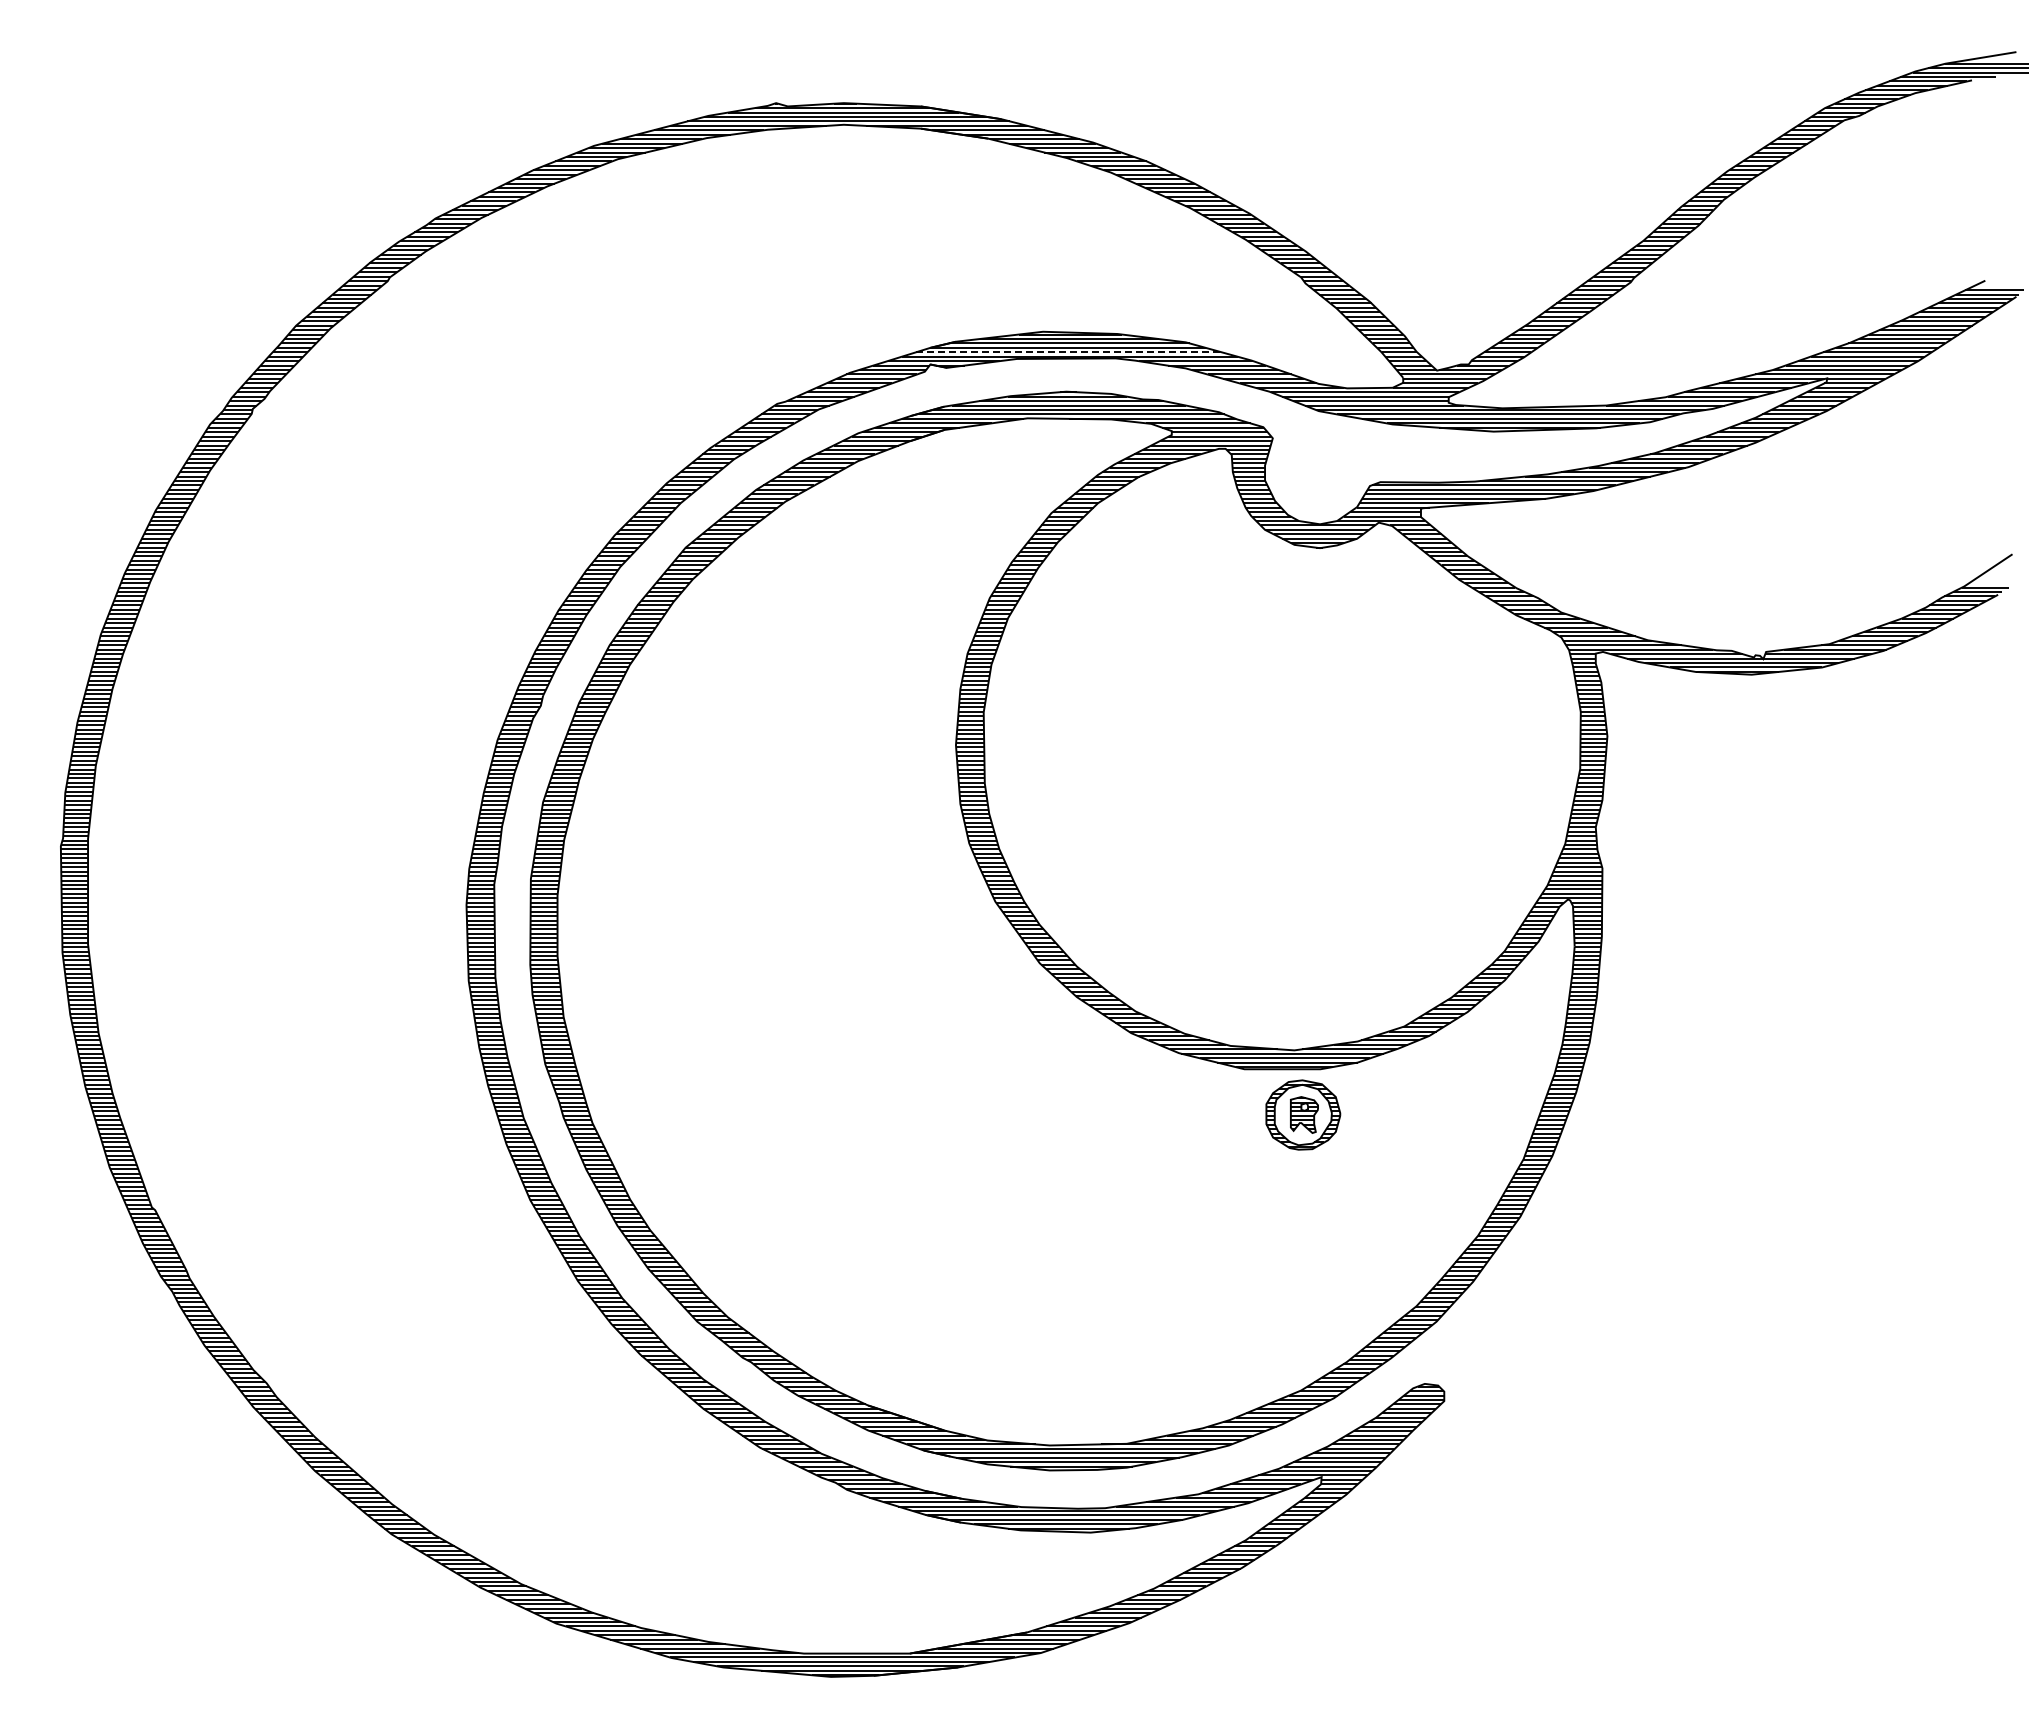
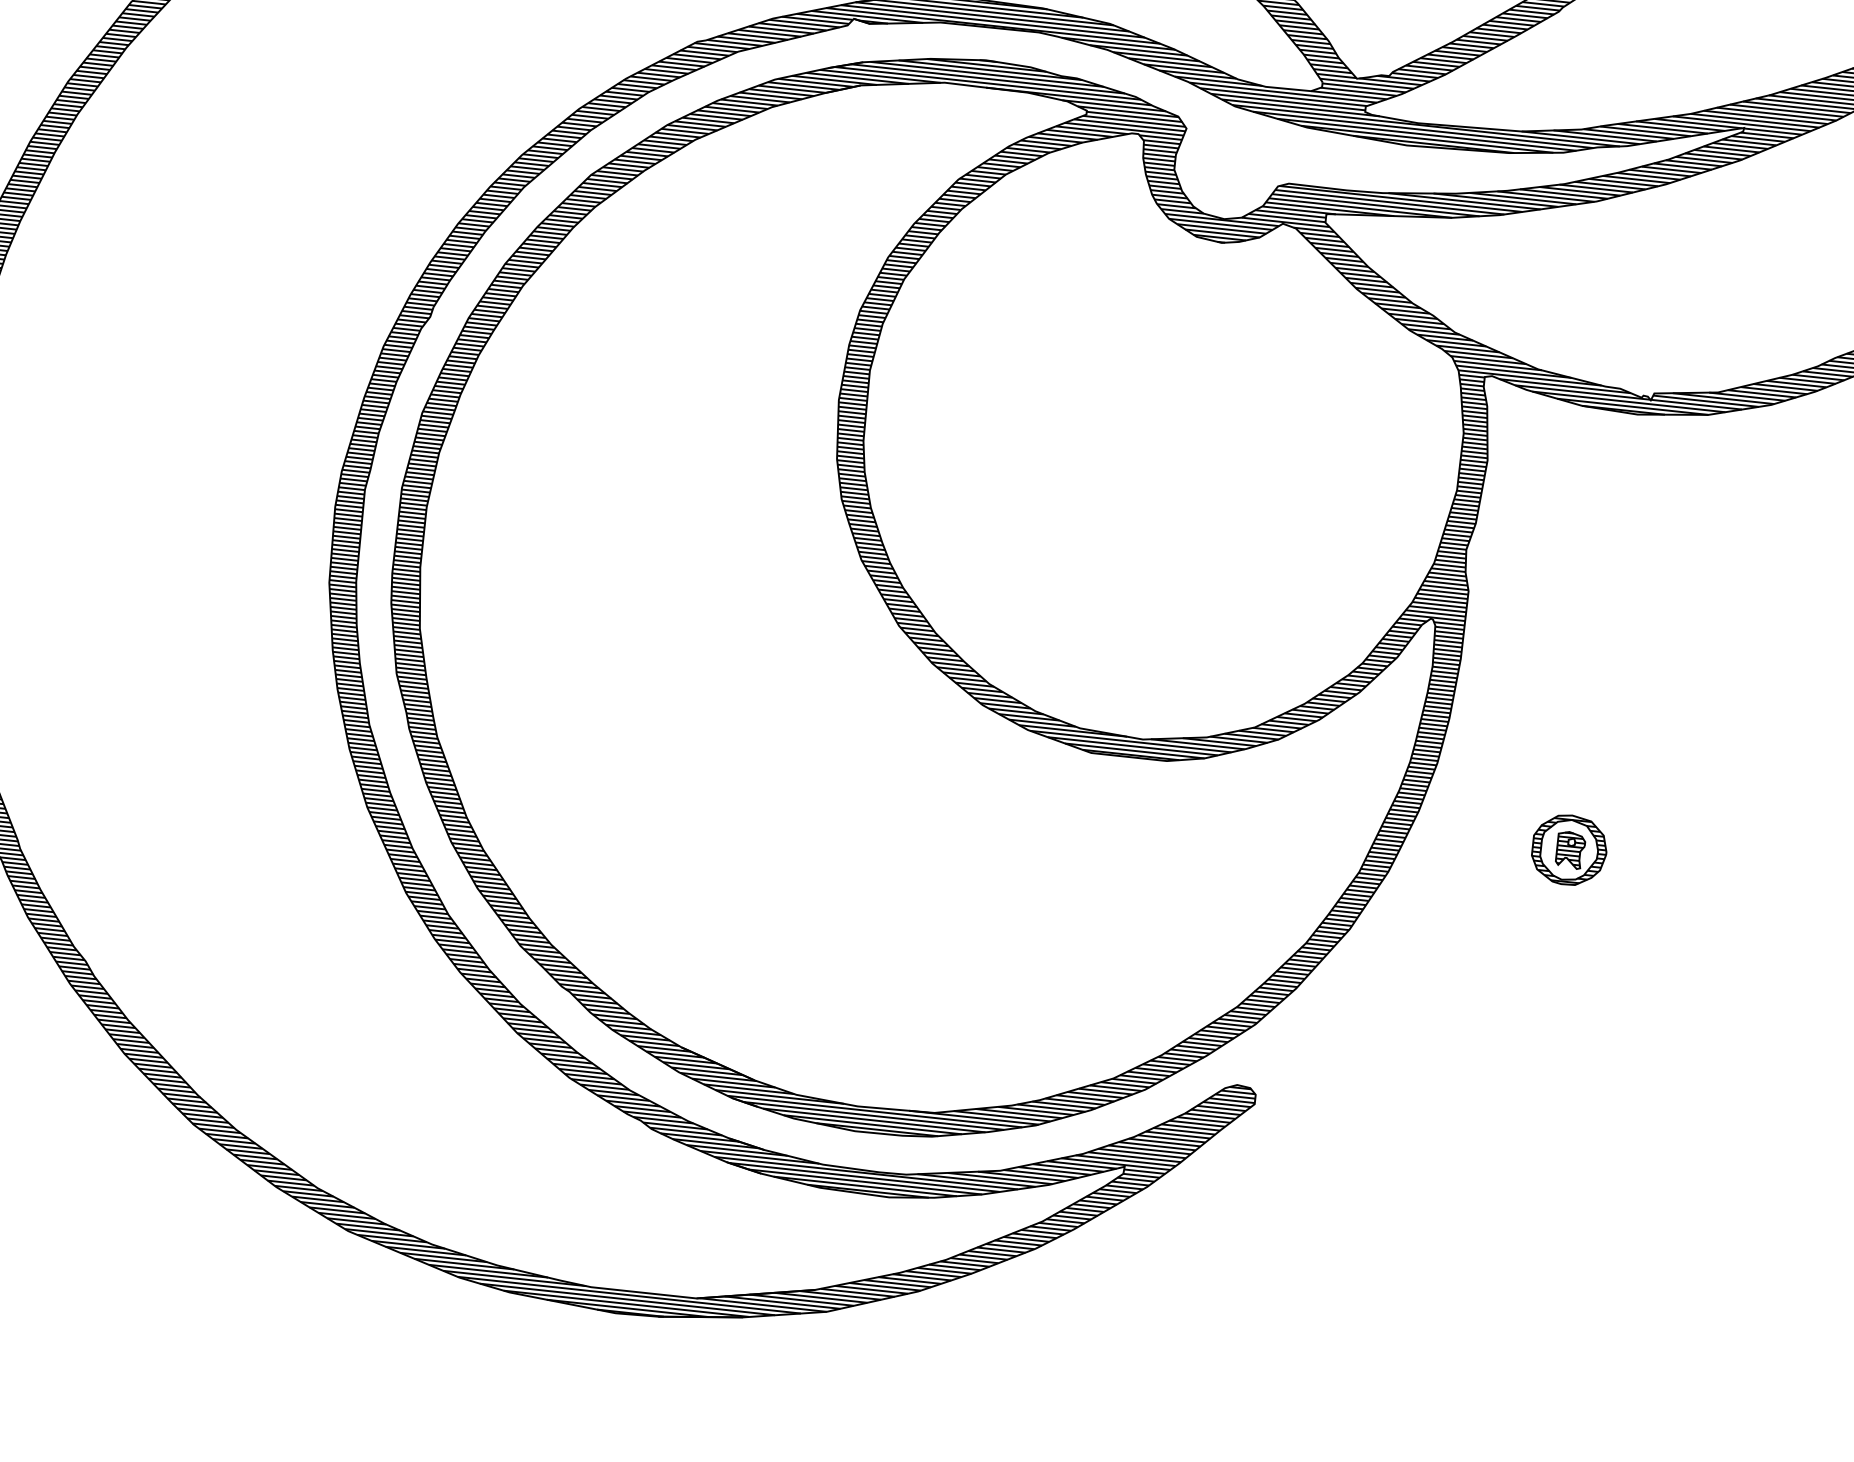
line: (1068, 352) -> (992, 21), dashed -> solid
part: (1303, 1114) -> (1569, 849), moved

